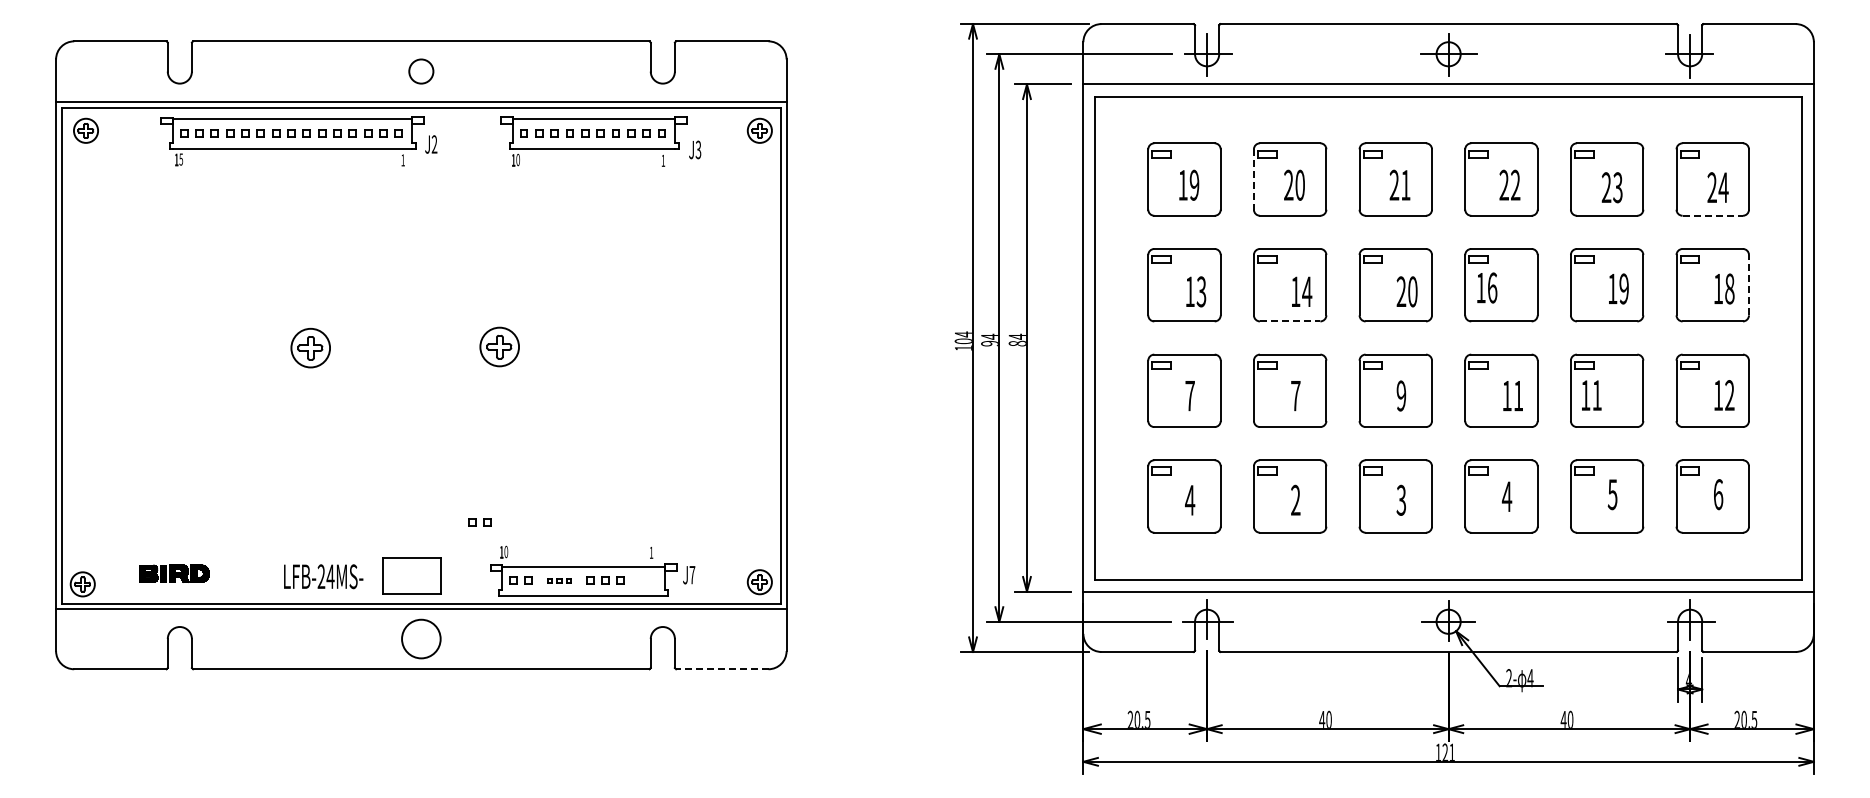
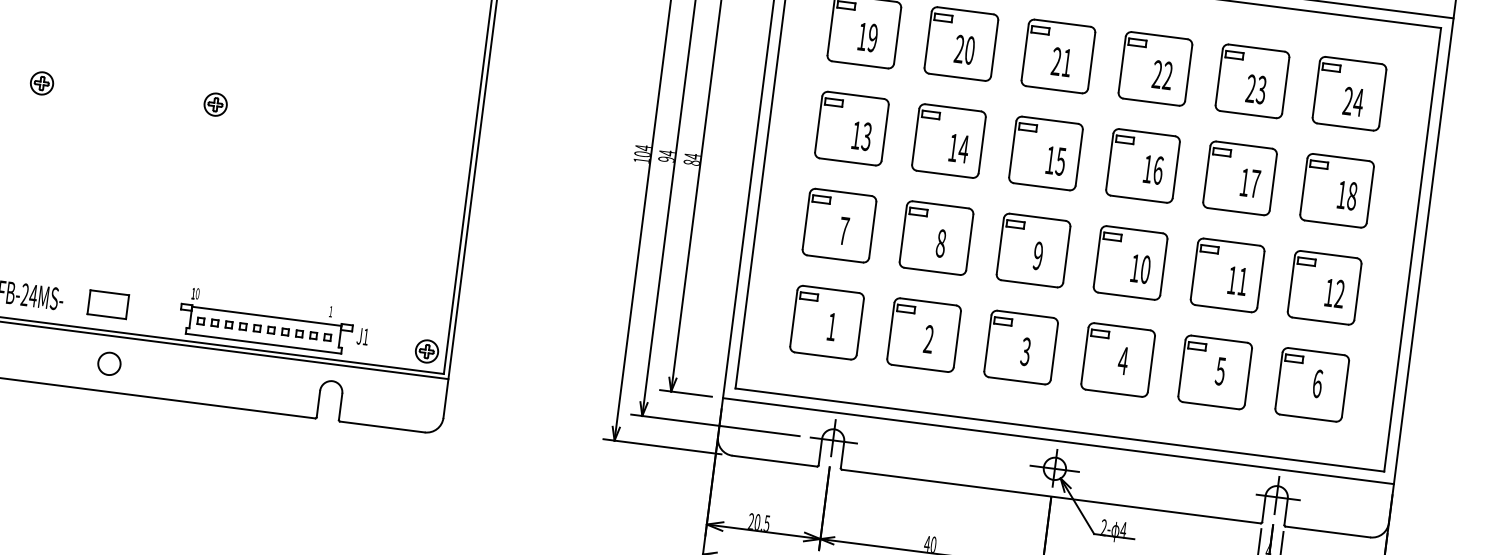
line: (1253, 180) -> (927, 40), dashed -> solid
line: (1713, 215) -> (1345, 126), dashed -> solid
line: (1748, 284) -> (1369, 194), dashed -> solid
text: (1487, 287) -> (1153, 169), moved
text: (1623, 288) -> (1254, 183), 19 -> 17
text: (1406, 291) -> (1055, 160), 20 -> 15
line: (1290, 321) -> (945, 174), dashed -> solid
part: (499, 346) -> (215, 104), size x0.62
part: (310, 347) -> (41, 83), size x0.62
text: (1295, 395) -> (940, 243), 7 -> 8
text: (1518, 395) -> (1145, 269), 11 -> 10
text: (1591, 395) -> (1237, 281), moved
text: (1190, 500) -> (832, 327), 4 -> 1
part: (479, 522) -> (320, 336), moved
part: (411, 575) -> (107, 304), size x0.71
text: (692, 575) -> (365, 337), J7 -> J1
part: (559, 580) -> (243, 326), size x1.67
circle: (421, 639) -> (109, 364), size x0.62
line: (721, 669) -> (381, 427), dashed -> solid

